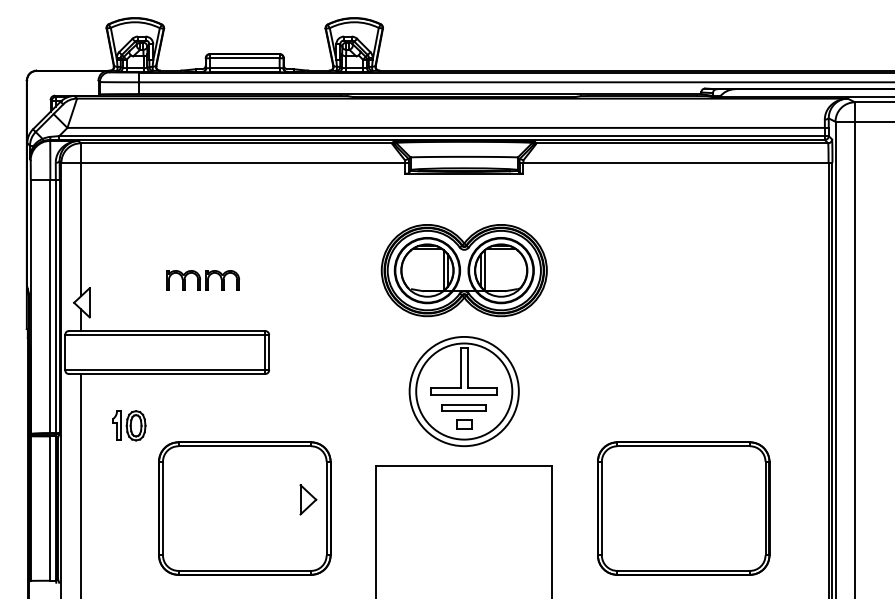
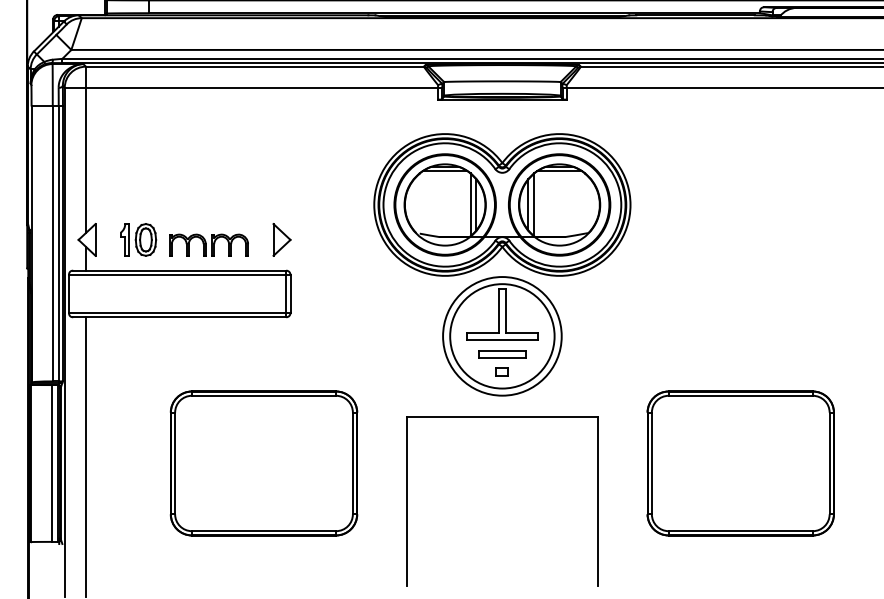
part: (464, 270) -> (502, 204), size x1.43
part: (202, 280) -> (208, 245), moved
part: (464, 424) -> (502, 372), size x0.71
part: (129, 425) -> (138, 239), moved
part: (308, 499) -> (282, 239), moved

